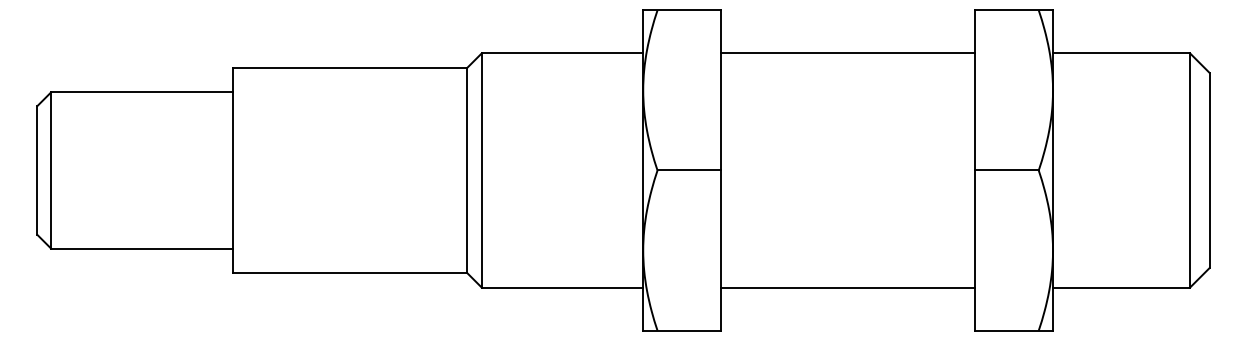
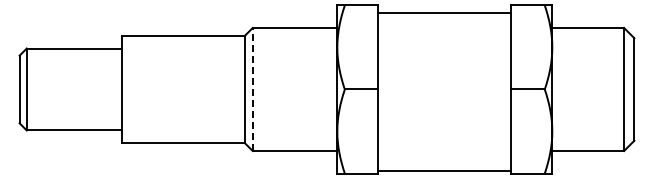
line: (847, 54) -> (444, 13), moved
line: (481, 170) -> (252, 89), solid -> dashed
line: (847, 286) -> (444, 170), moved

